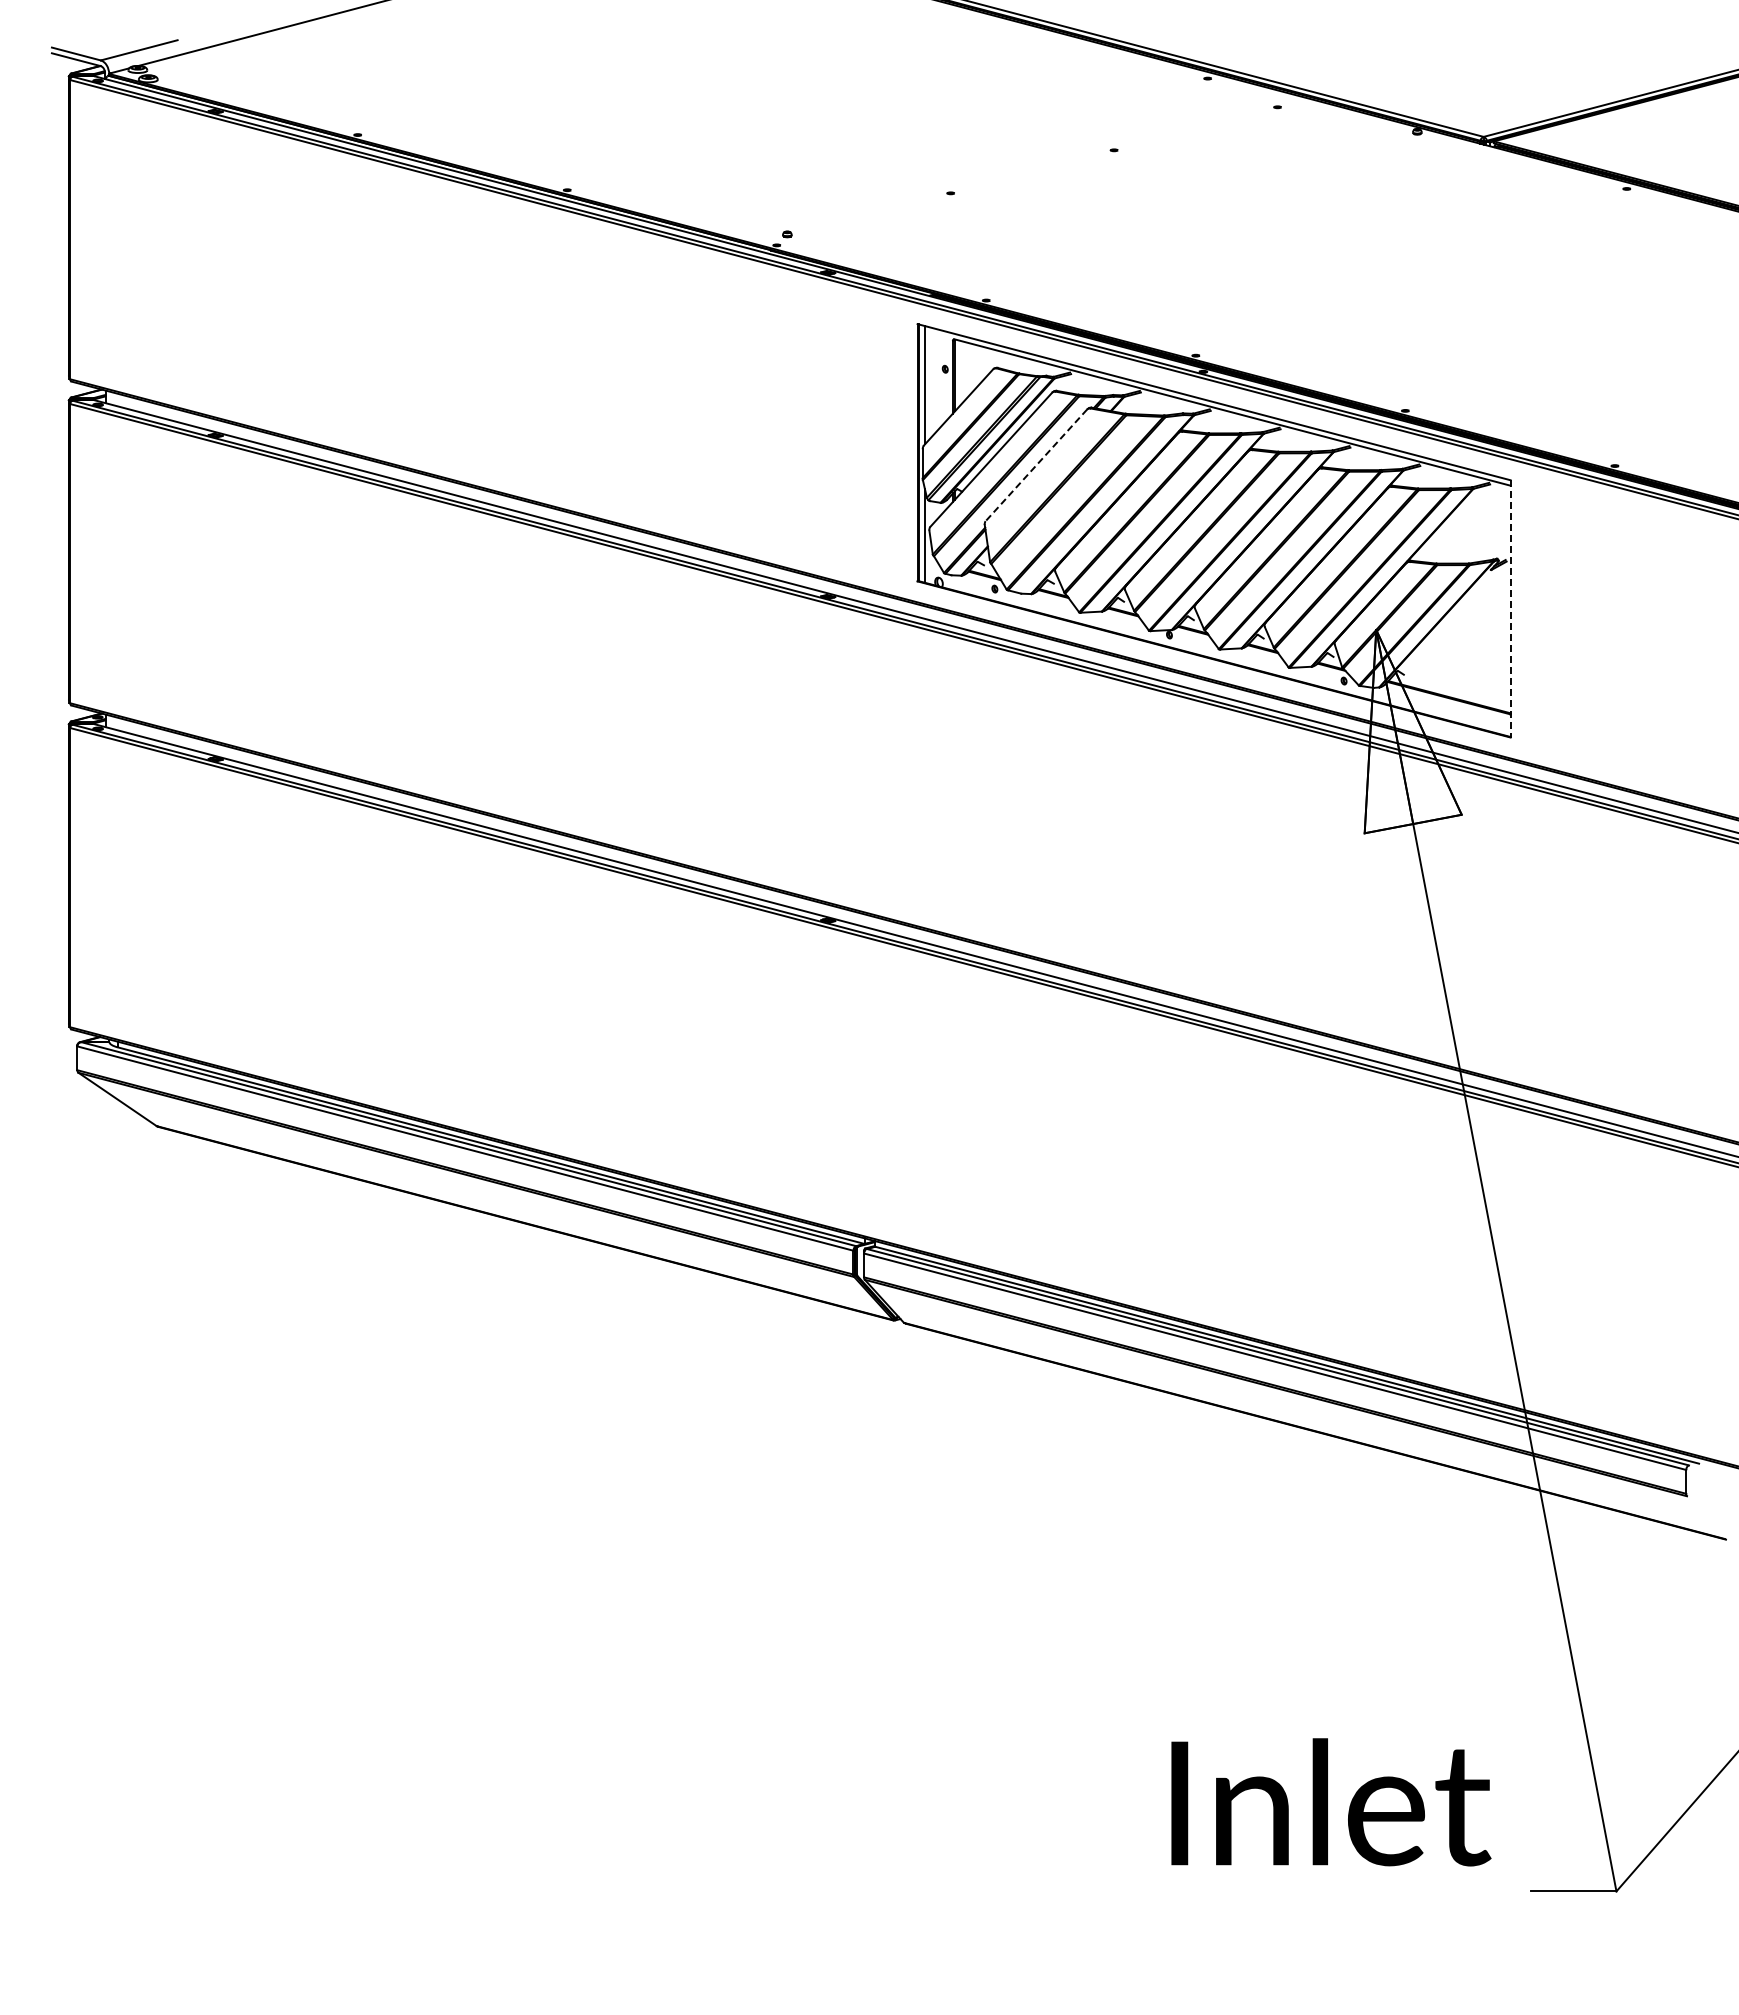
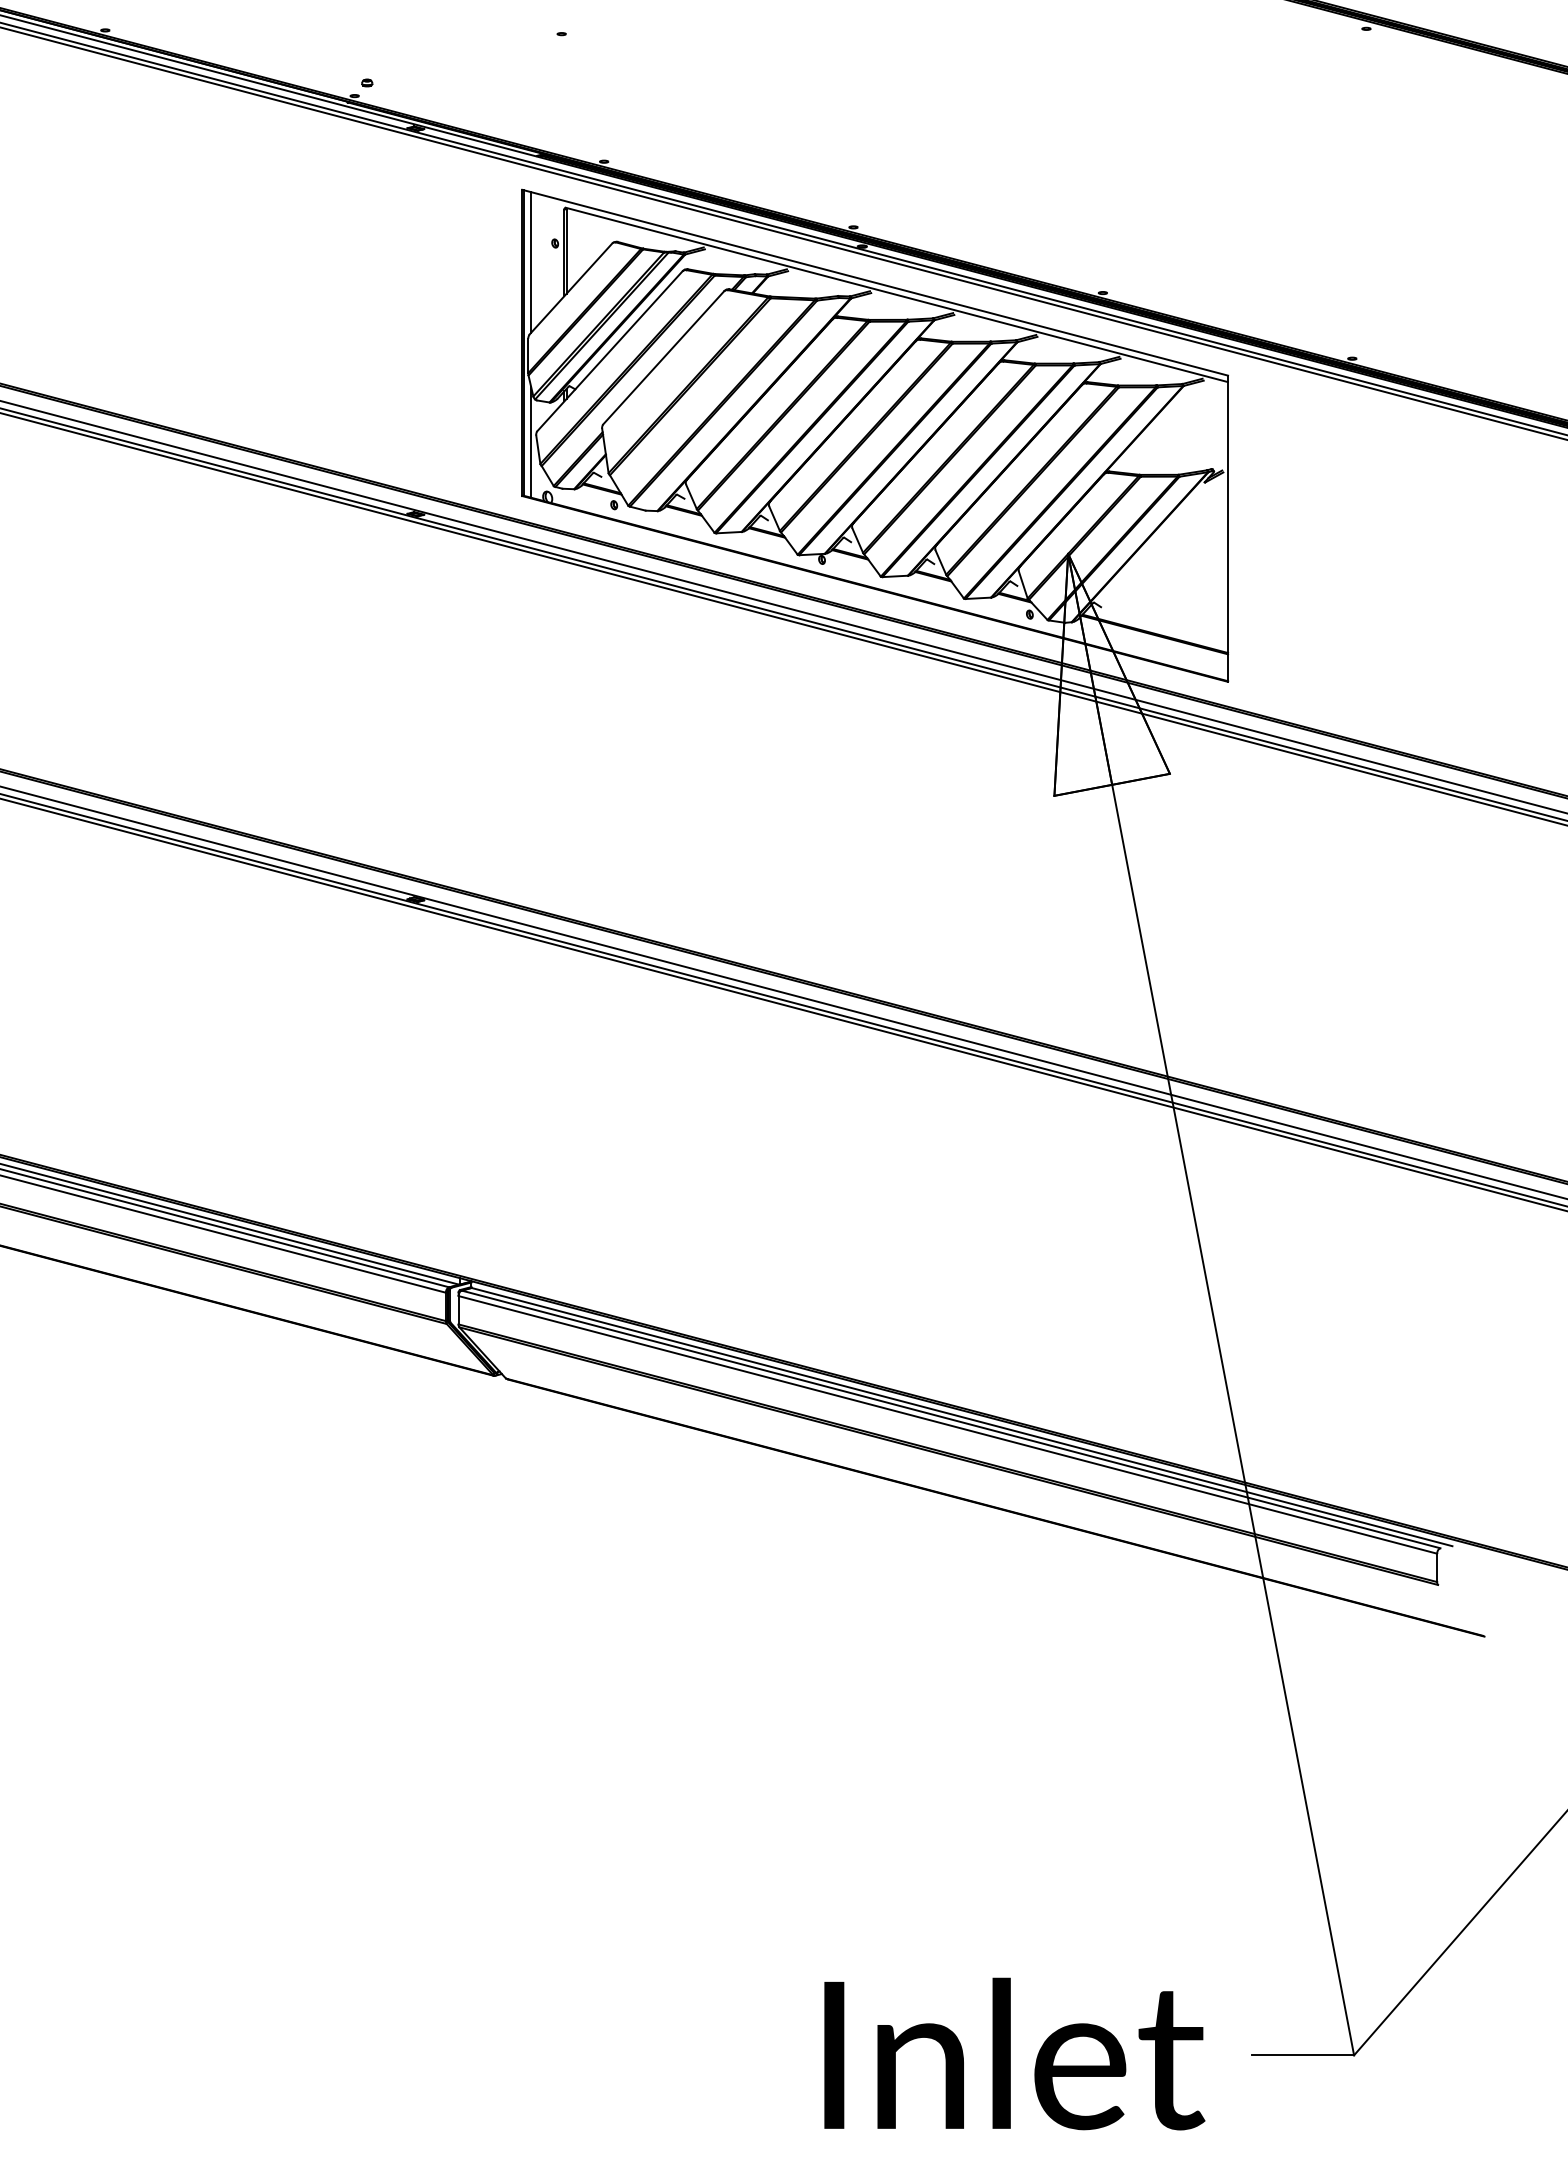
line: (1036, 465) -> (663, 358), dashed -> solid
line: (1510, 608) -> (1227, 528), dashed -> solid
text: (1331, 1802) -> (1014, 2054), moved

